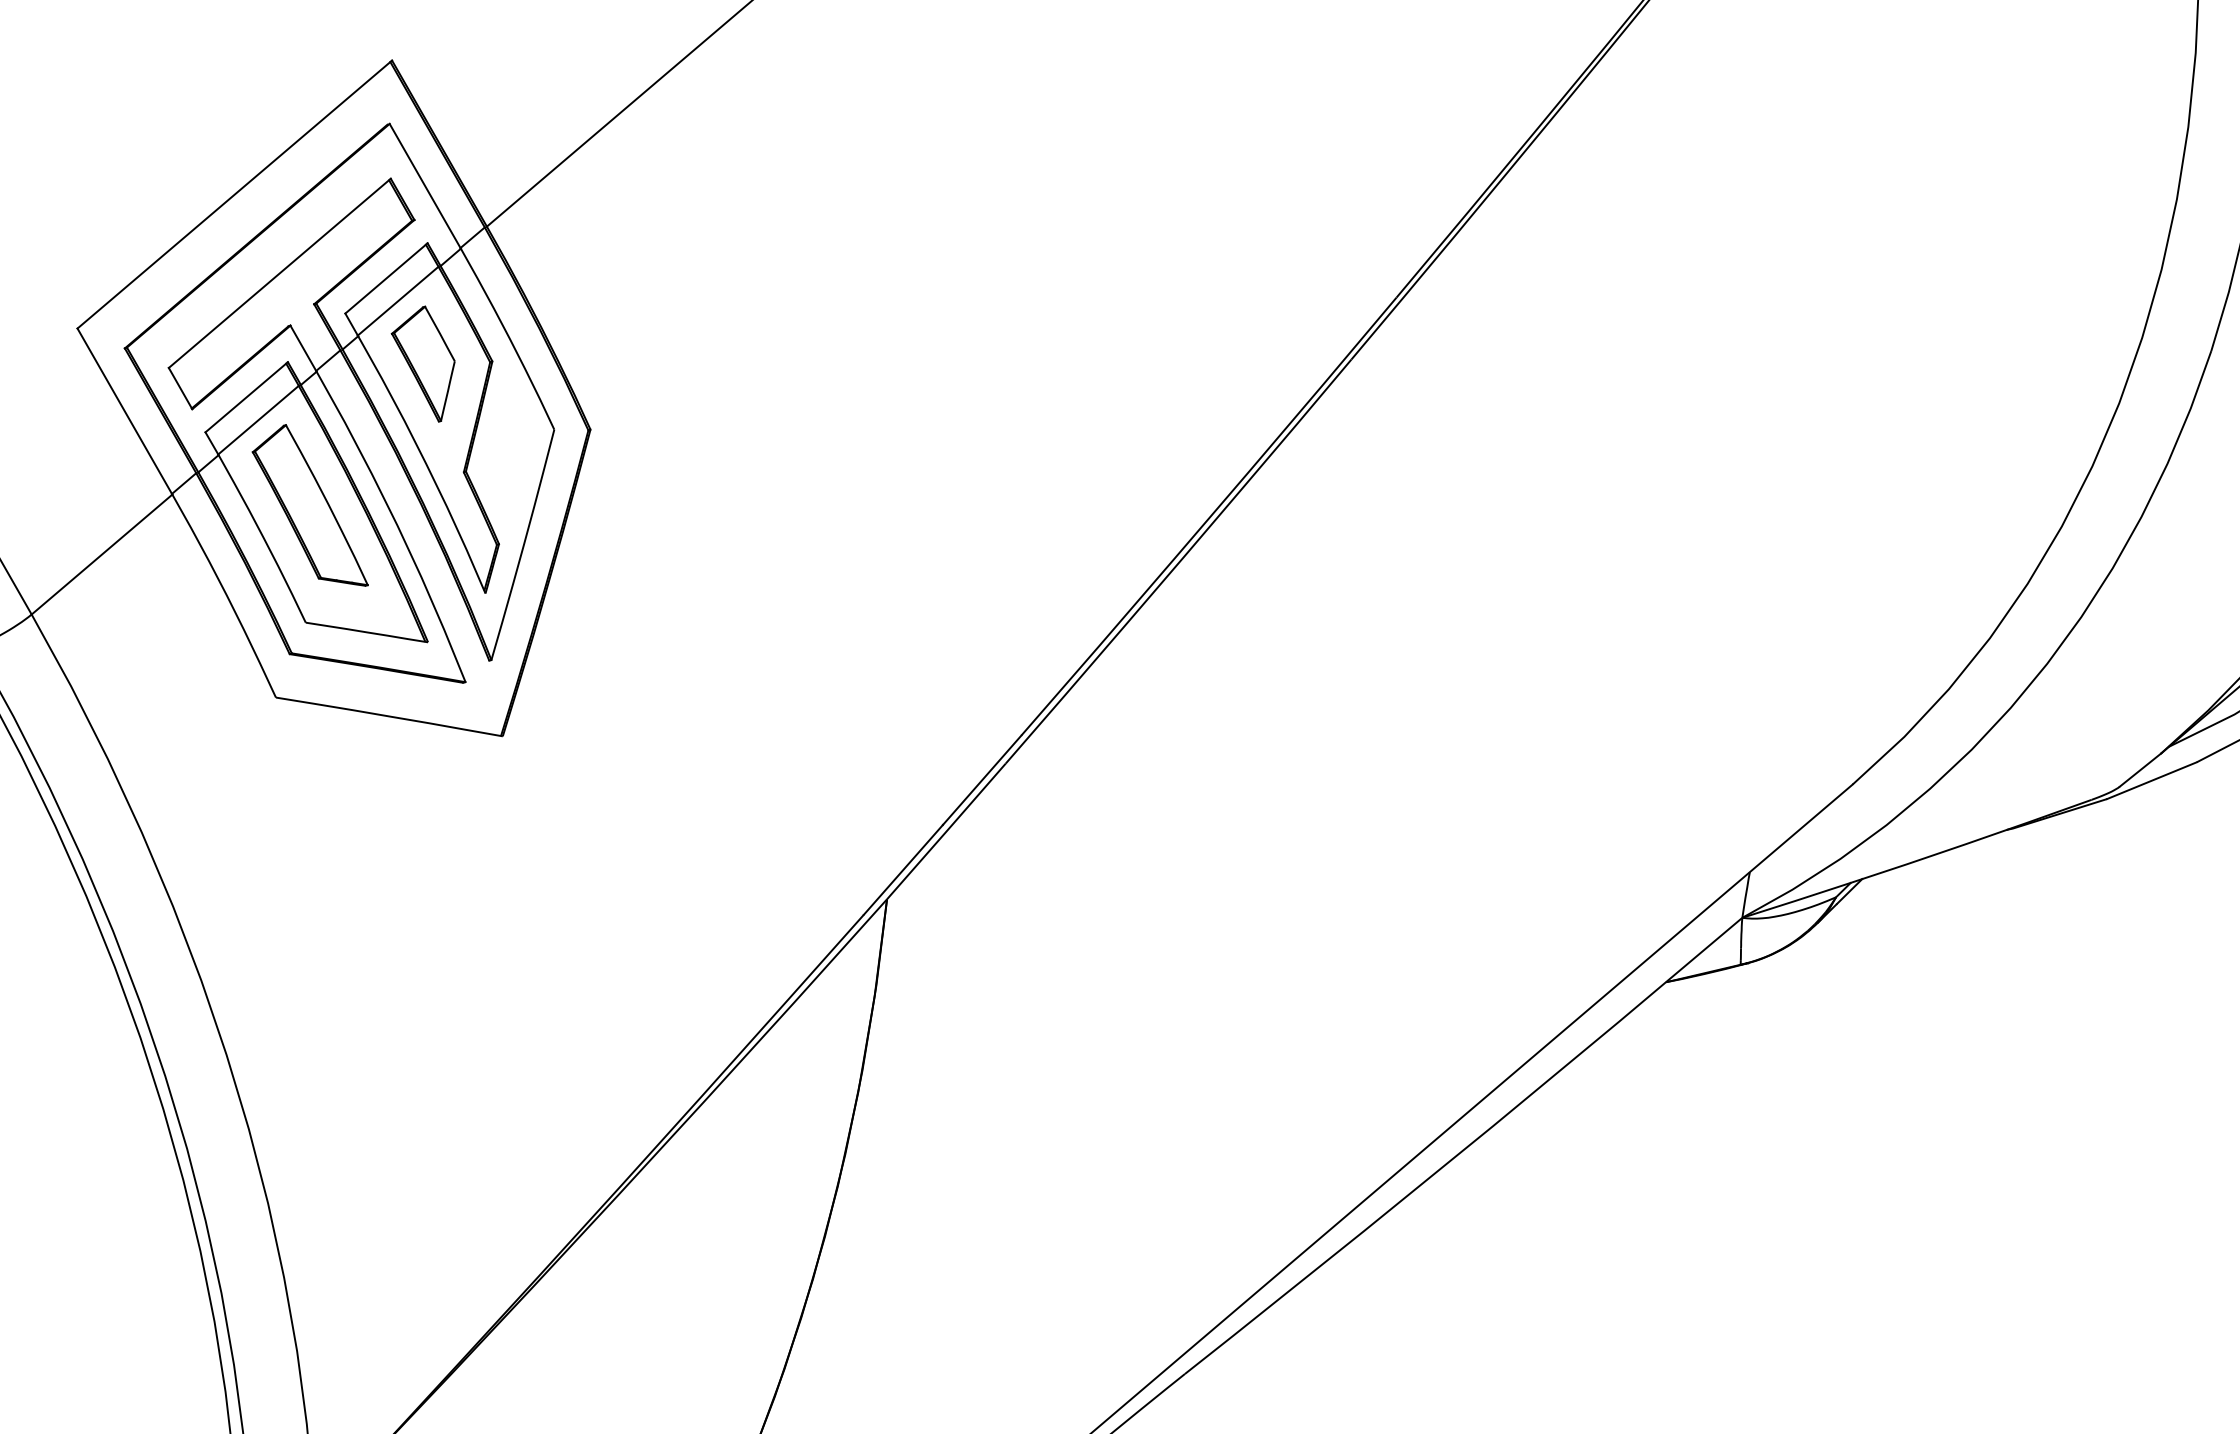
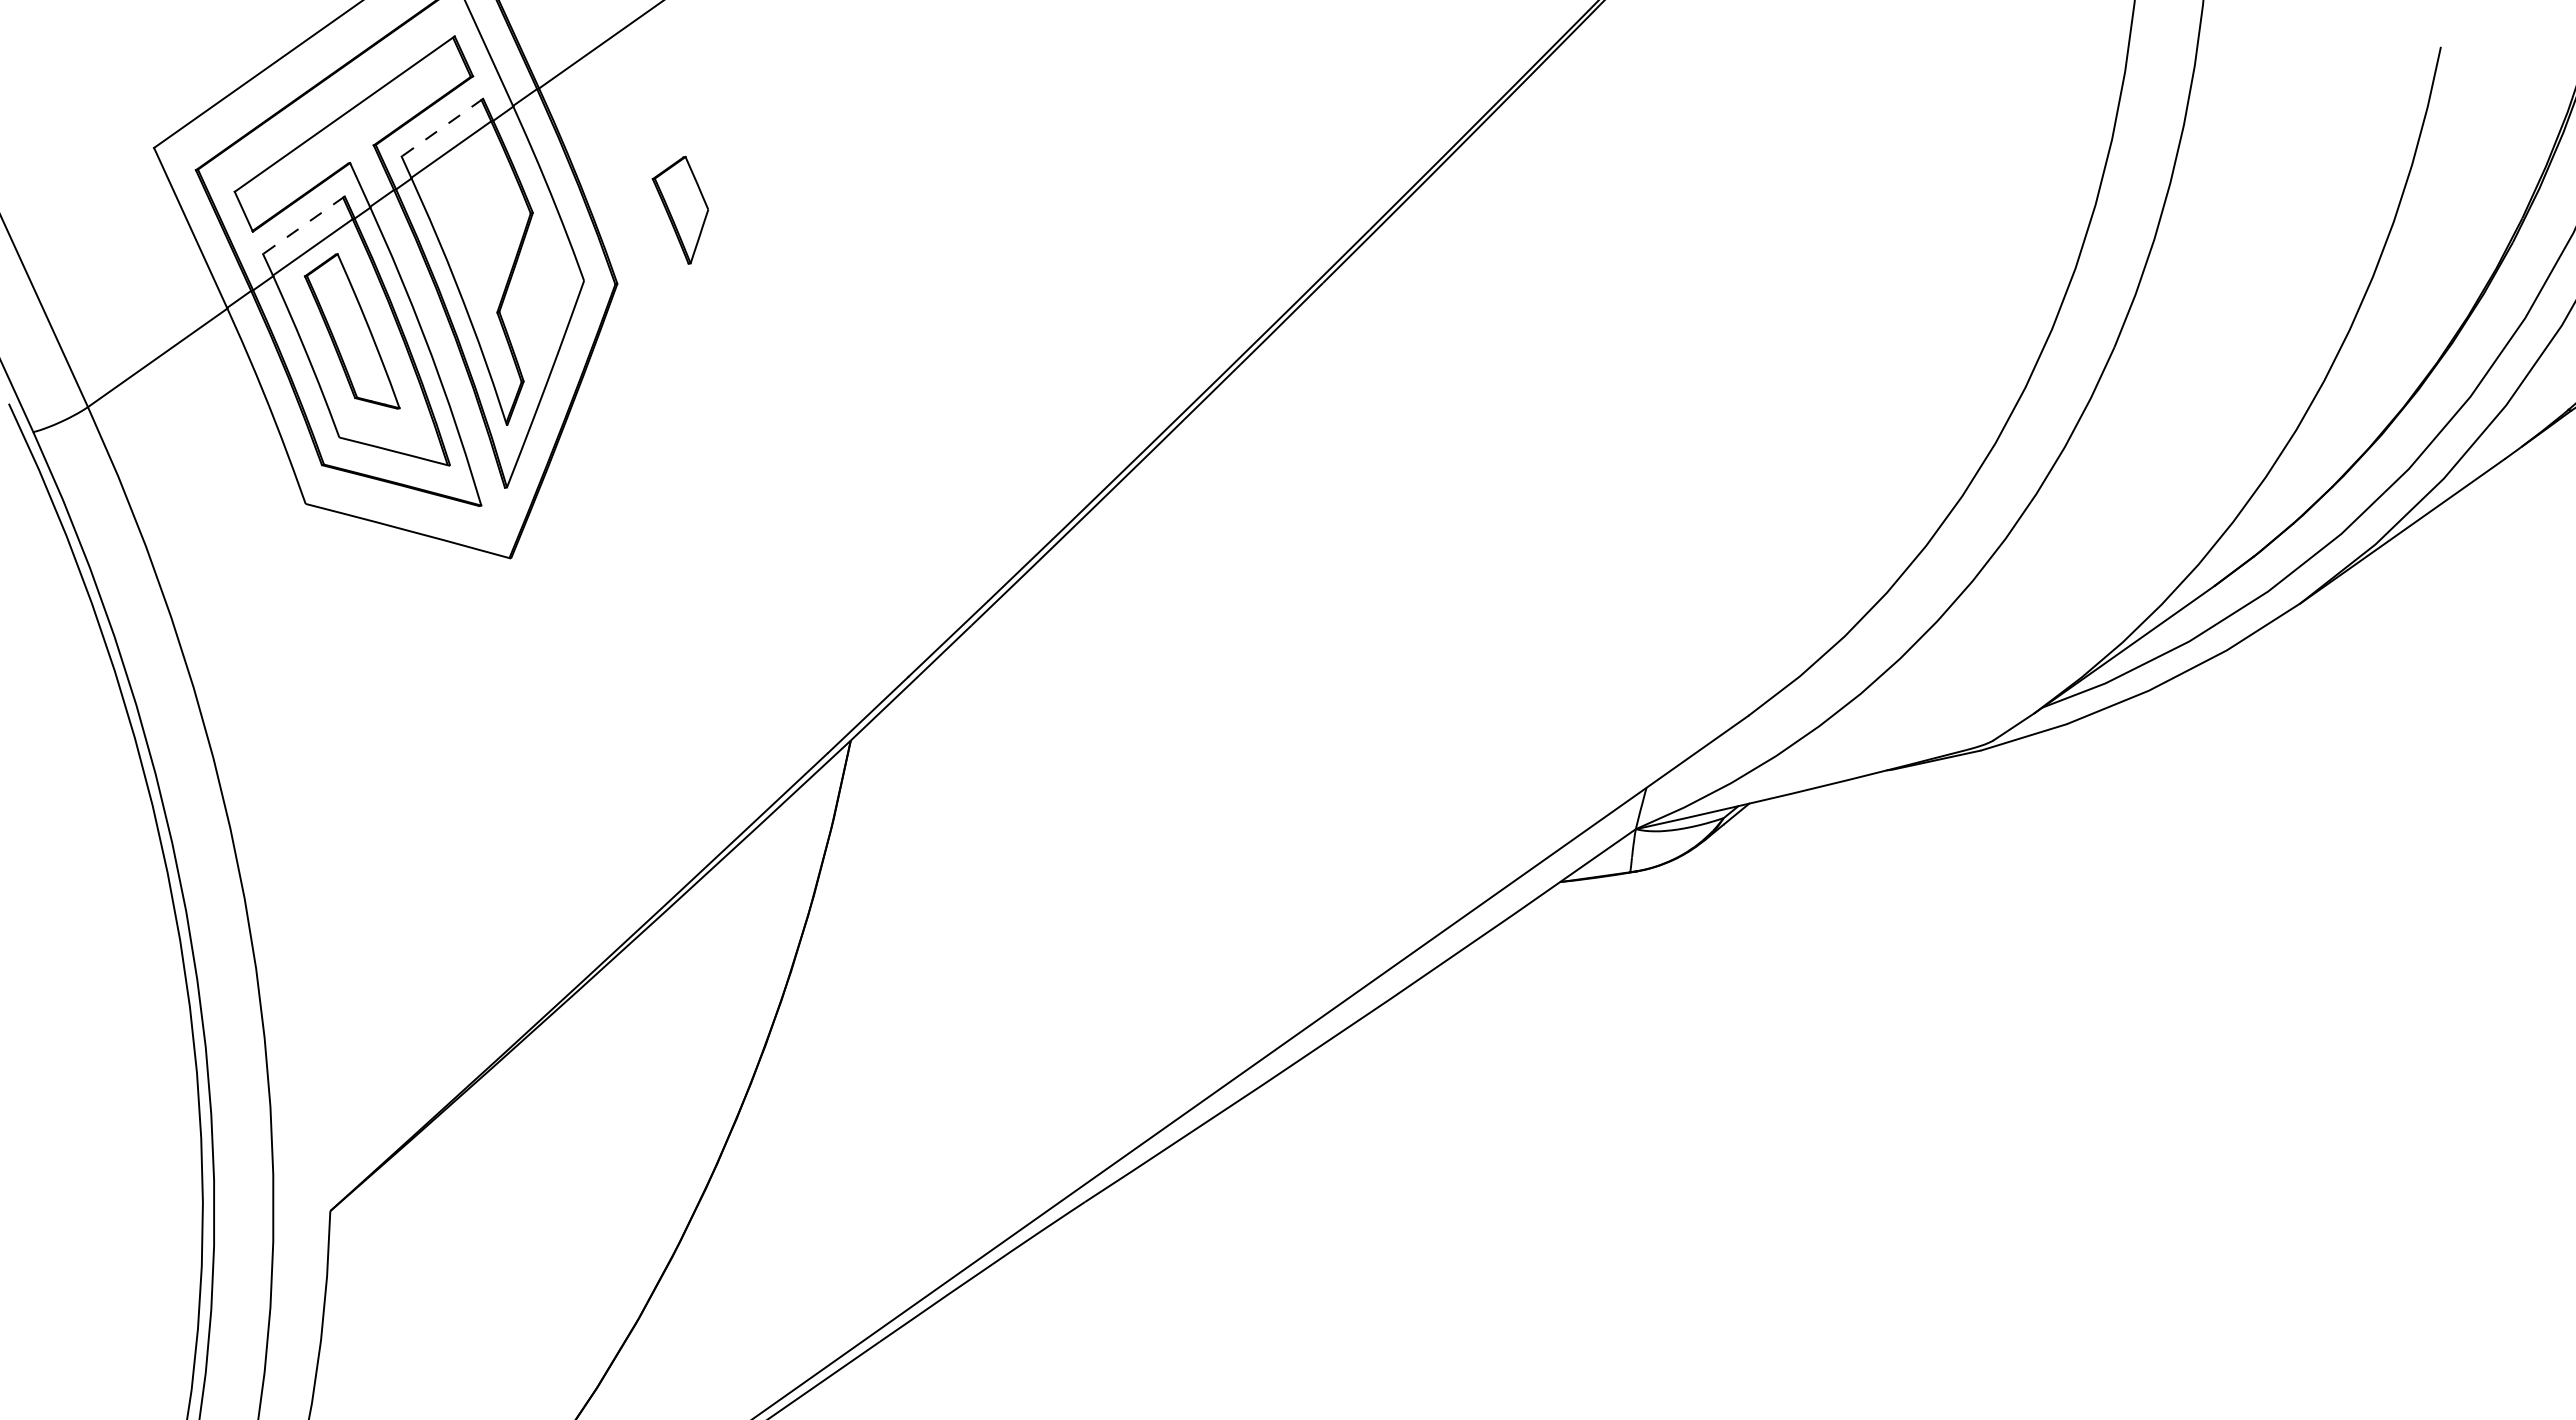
line: (386, 278) -> (442, 127), solid -> dashed
part: (423, 363) -> (679, 209), moved
line: (246, 397) -> (303, 225), solid -> dashed

